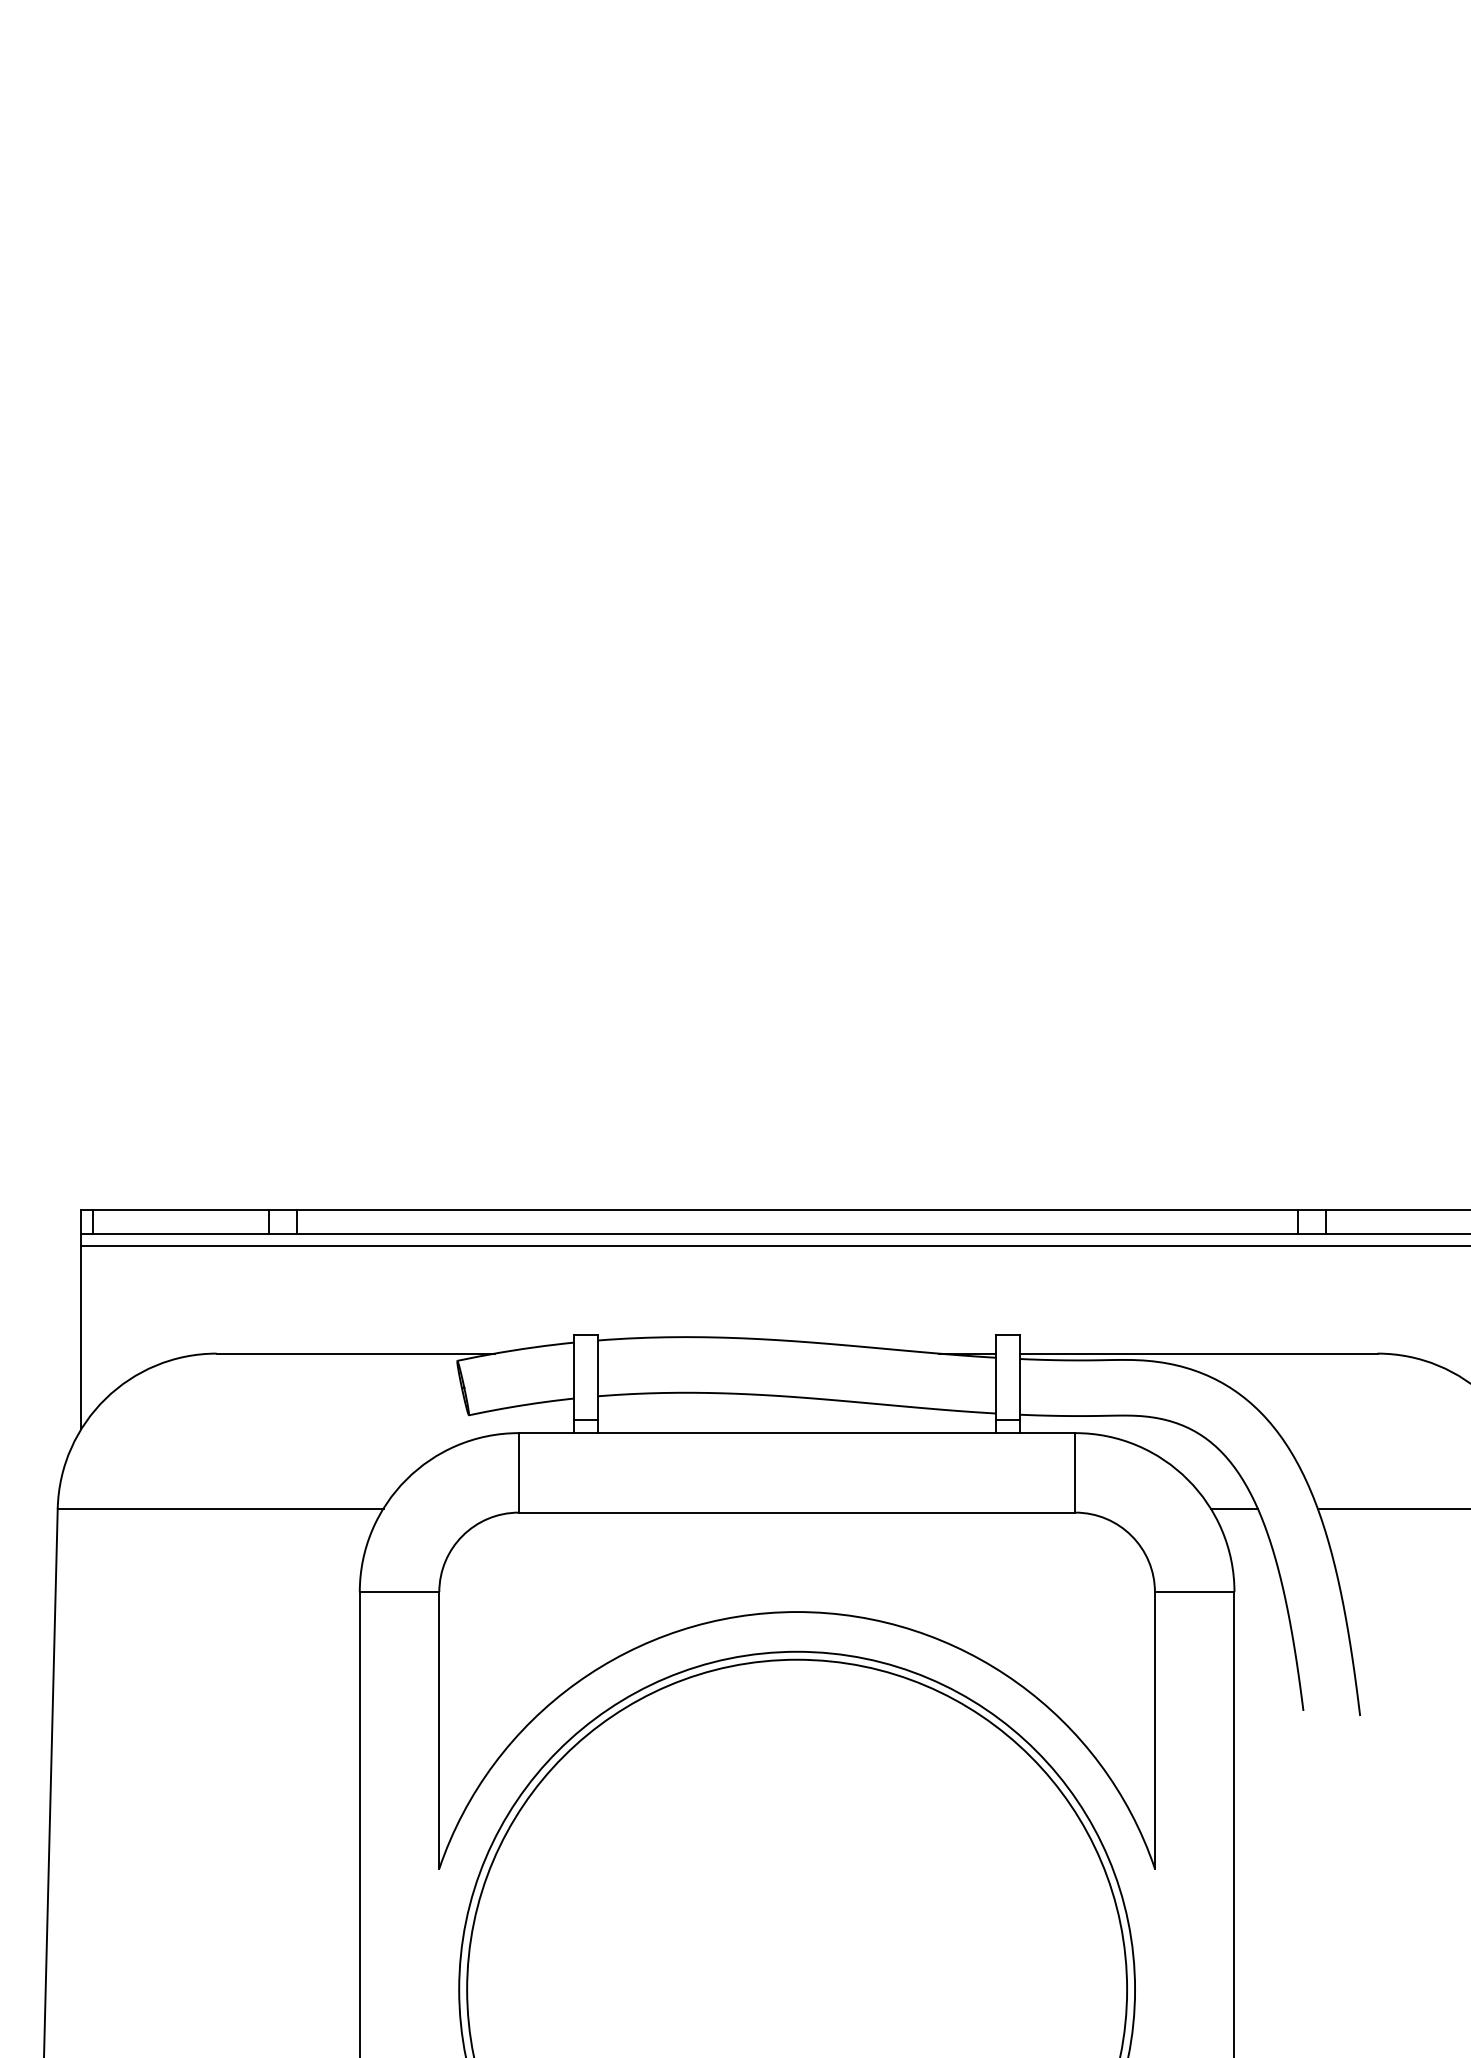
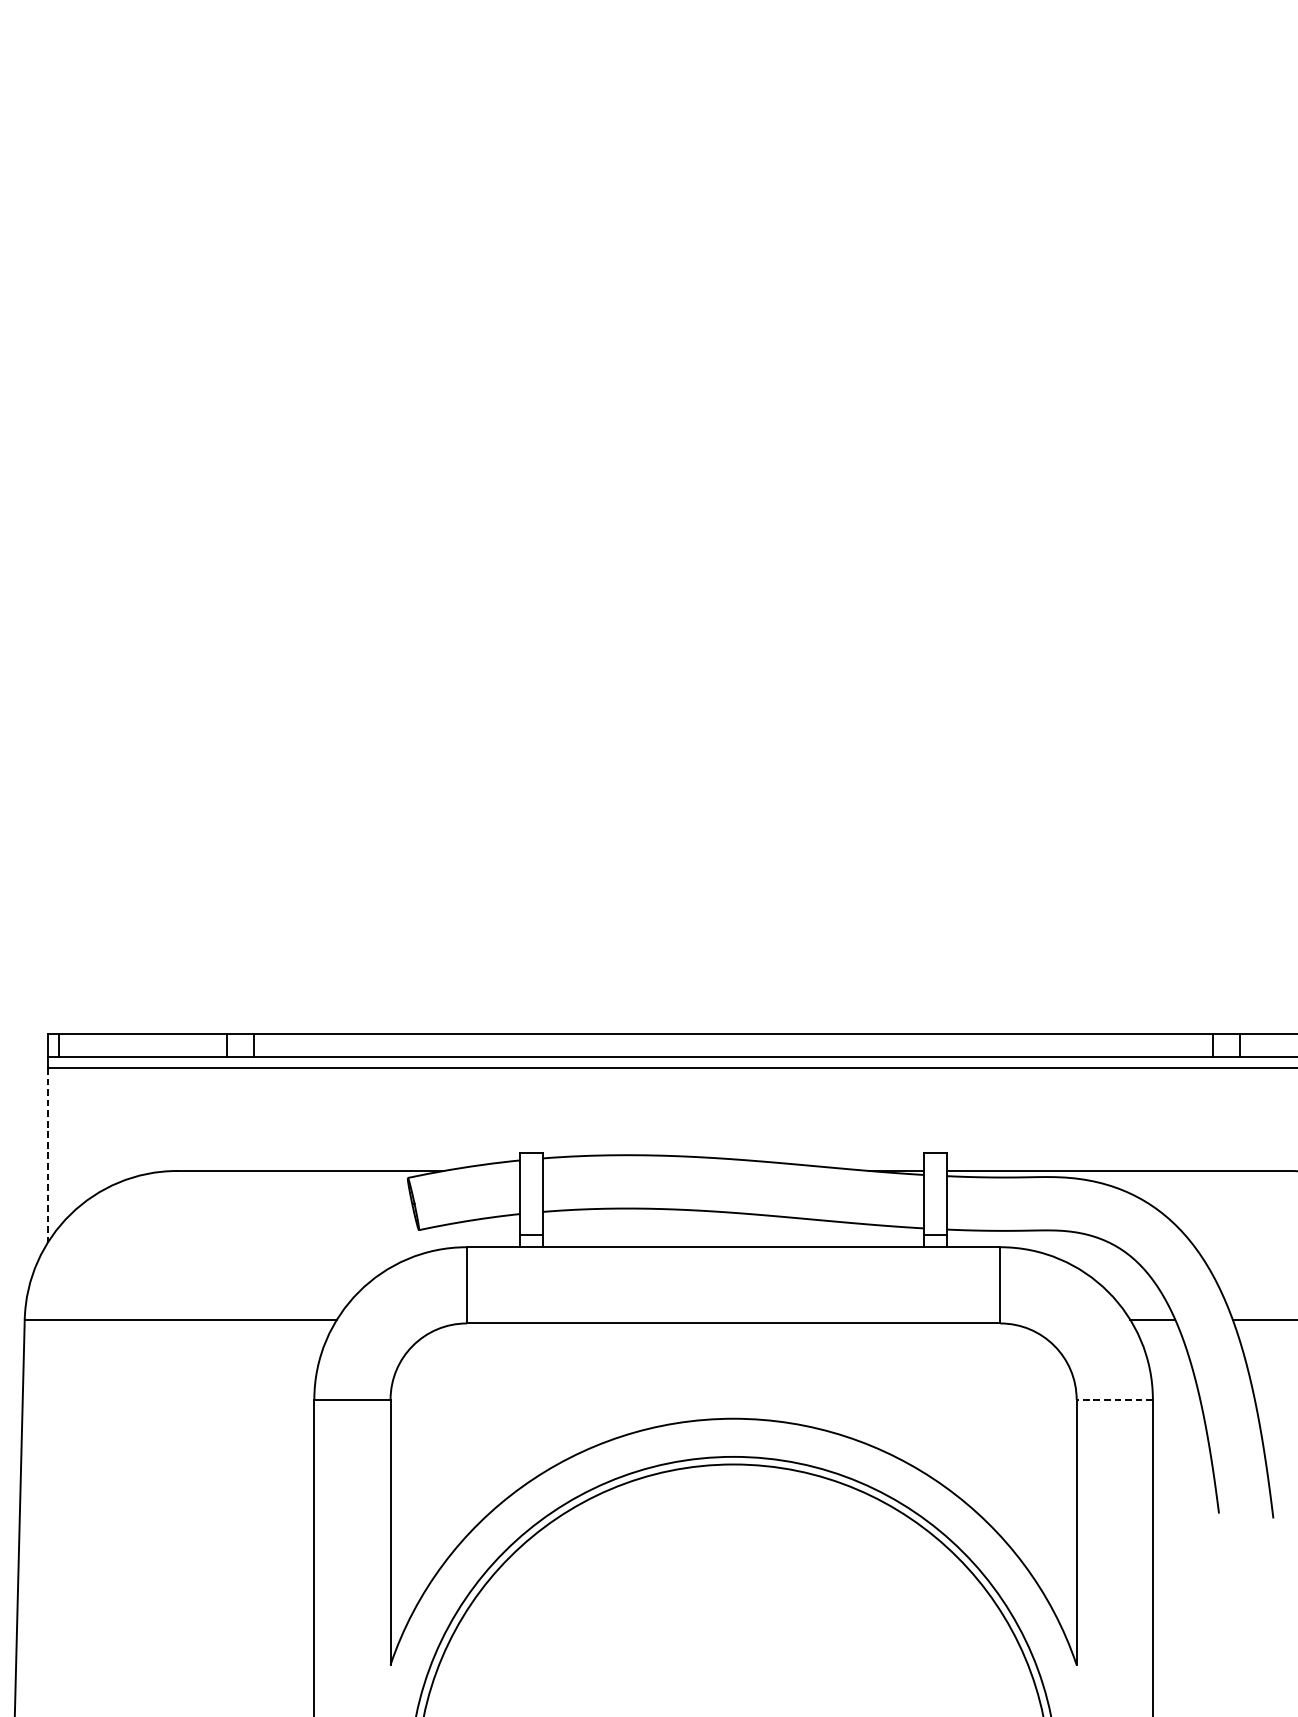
line: (81, 1338) -> (47, 1156), solid -> dashed
line: (1194, 1592) -> (1114, 1400), solid -> dashed

